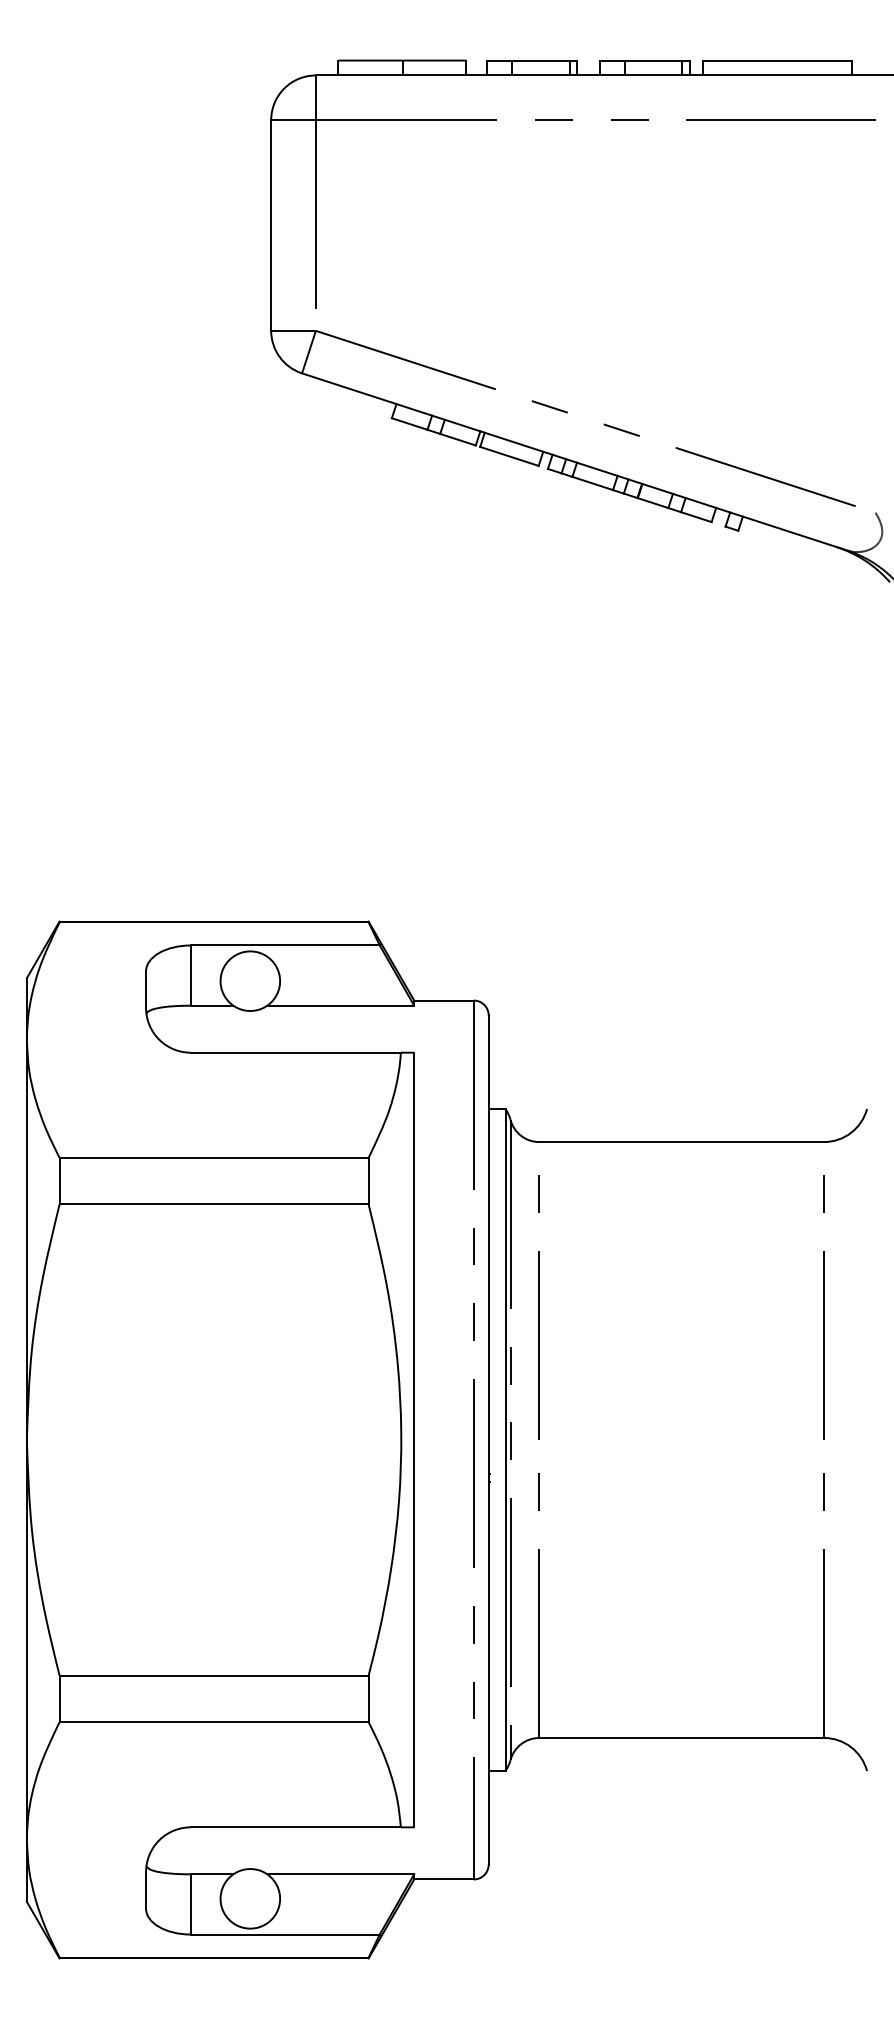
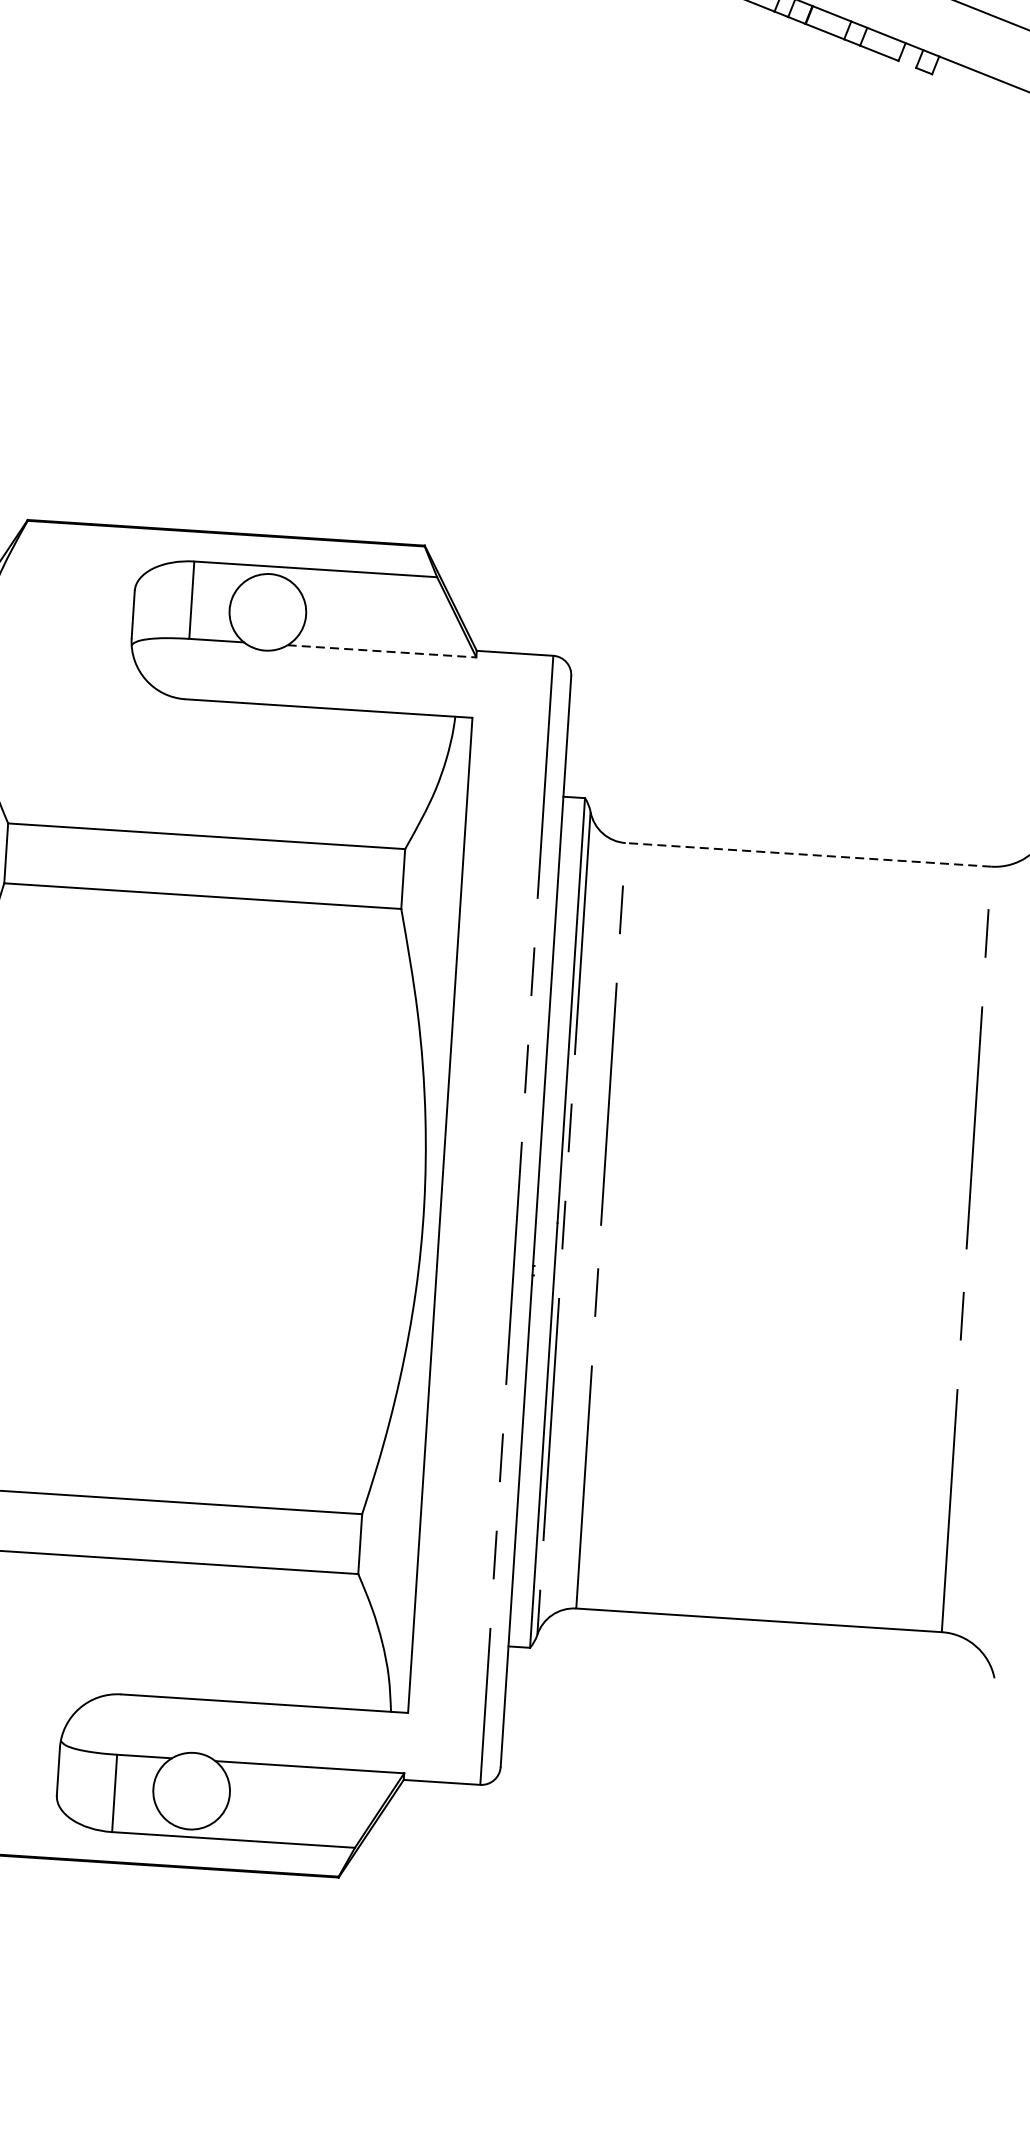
line: (341, 1005) -> (382, 651), solid -> dashed
line: (681, 1142) -> (808, 855), solid -> dashed

